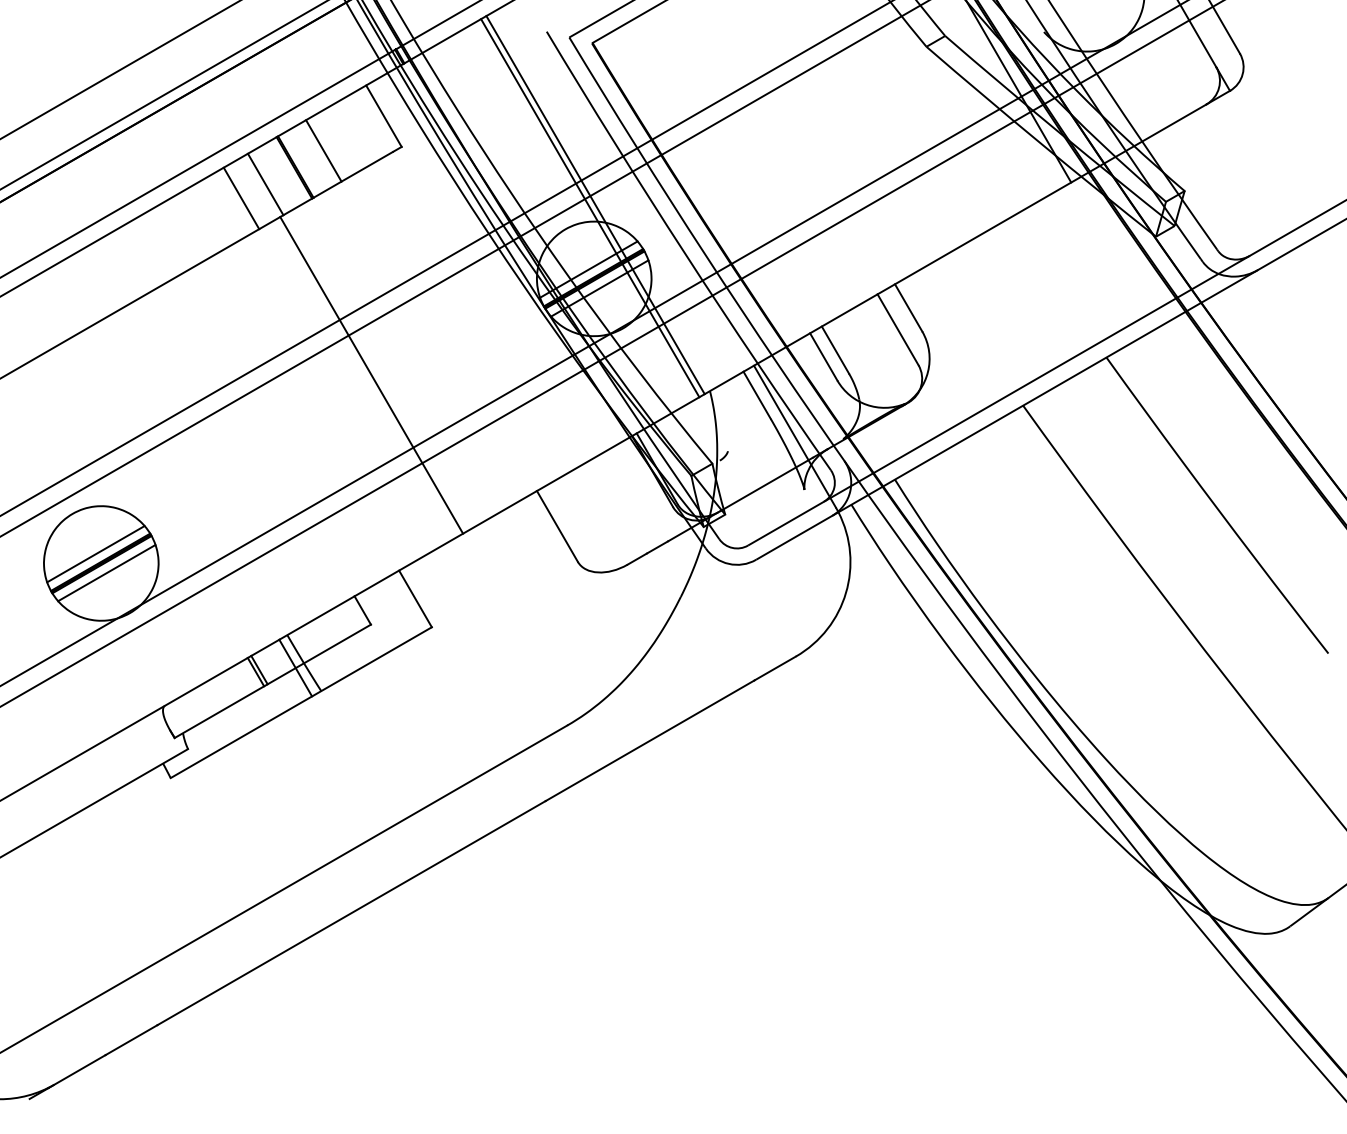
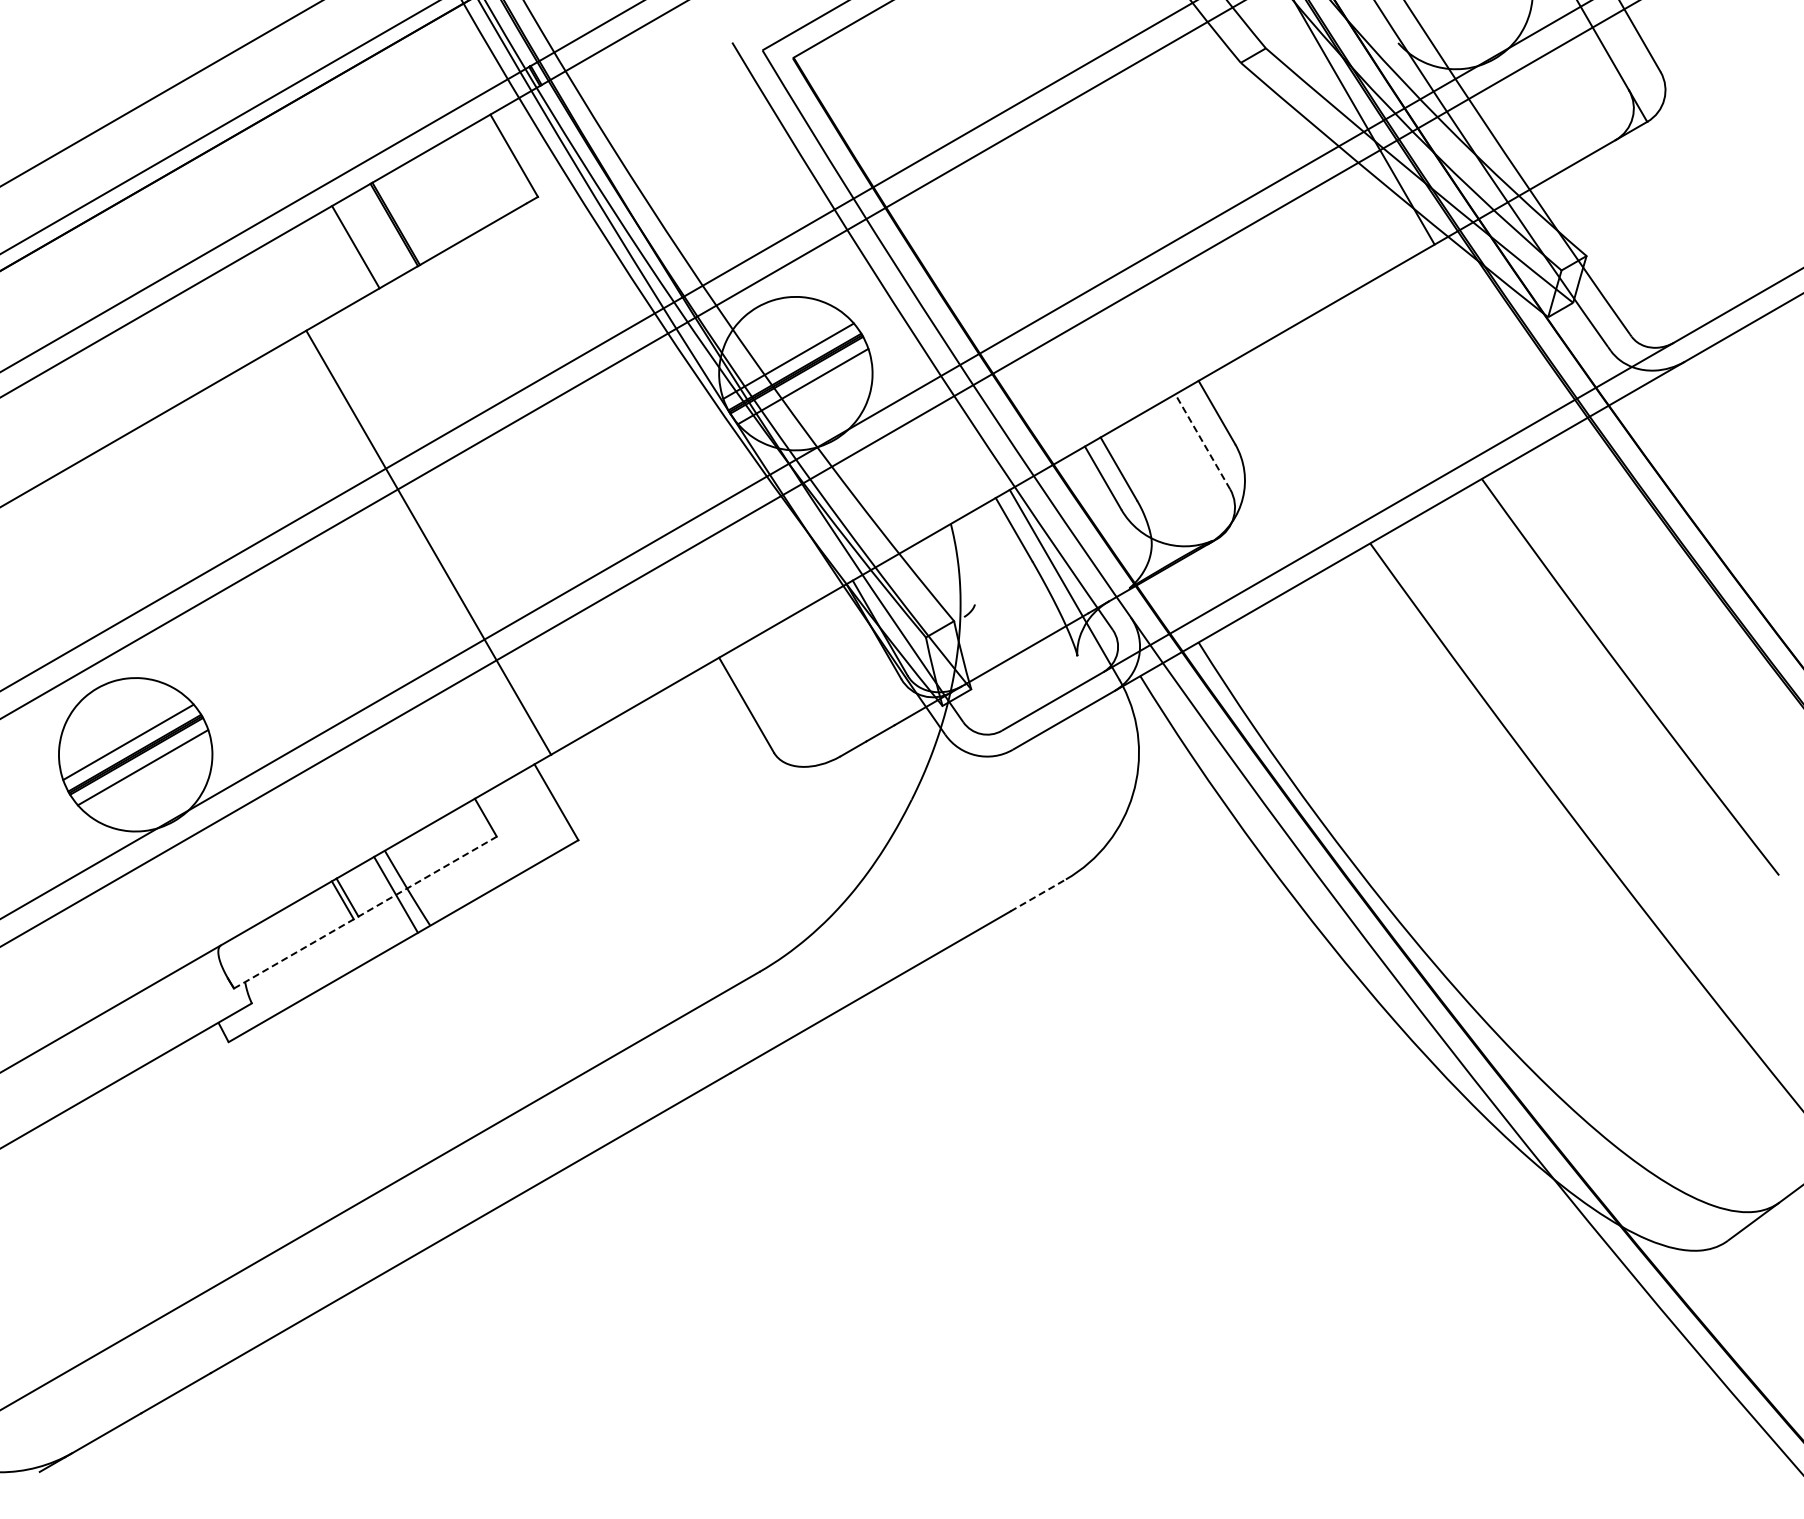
line: (323, 151) -> (433, 202), removed
line: (241, 198) -> (323, 265), removed
line: (595, 204) -> (797, 274), removed
line: (590, 207) -> (790, 278), removed
line: (897, 329) -> (1202, 441), solid -> dashed
line: (371, 375) -> (428, 542), moved
line: (775, 668) -> (1038, 895), solid -> dashed
line: (272, 681) -> (365, 912), solid -> dashed

